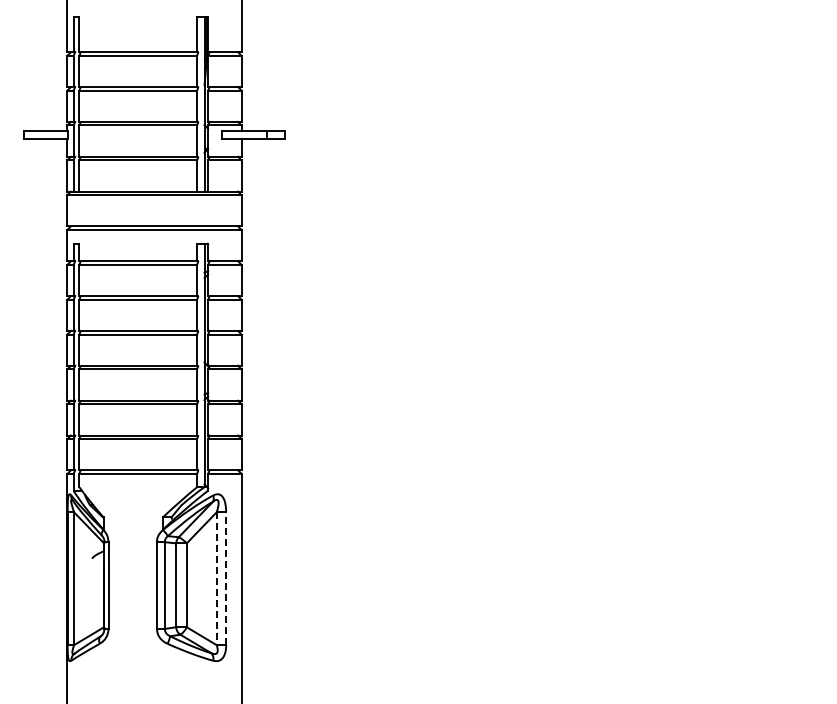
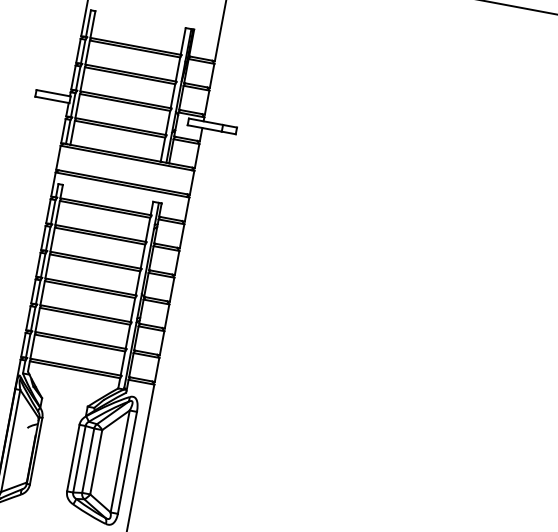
line: (226, 578) -> (127, 462), dashed -> solid
line: (216, 579) -> (119, 462), dashed -> solid

